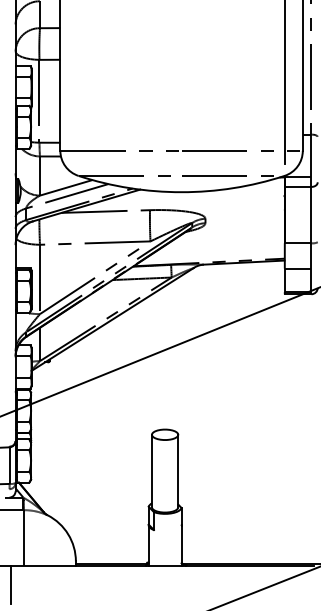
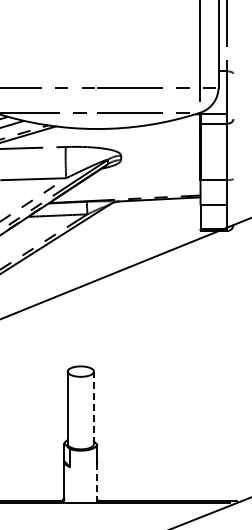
line: (178, 470) -> (94, 407), solid -> dashed
line: (181, 544) -> (97, 481), solid -> dashed

